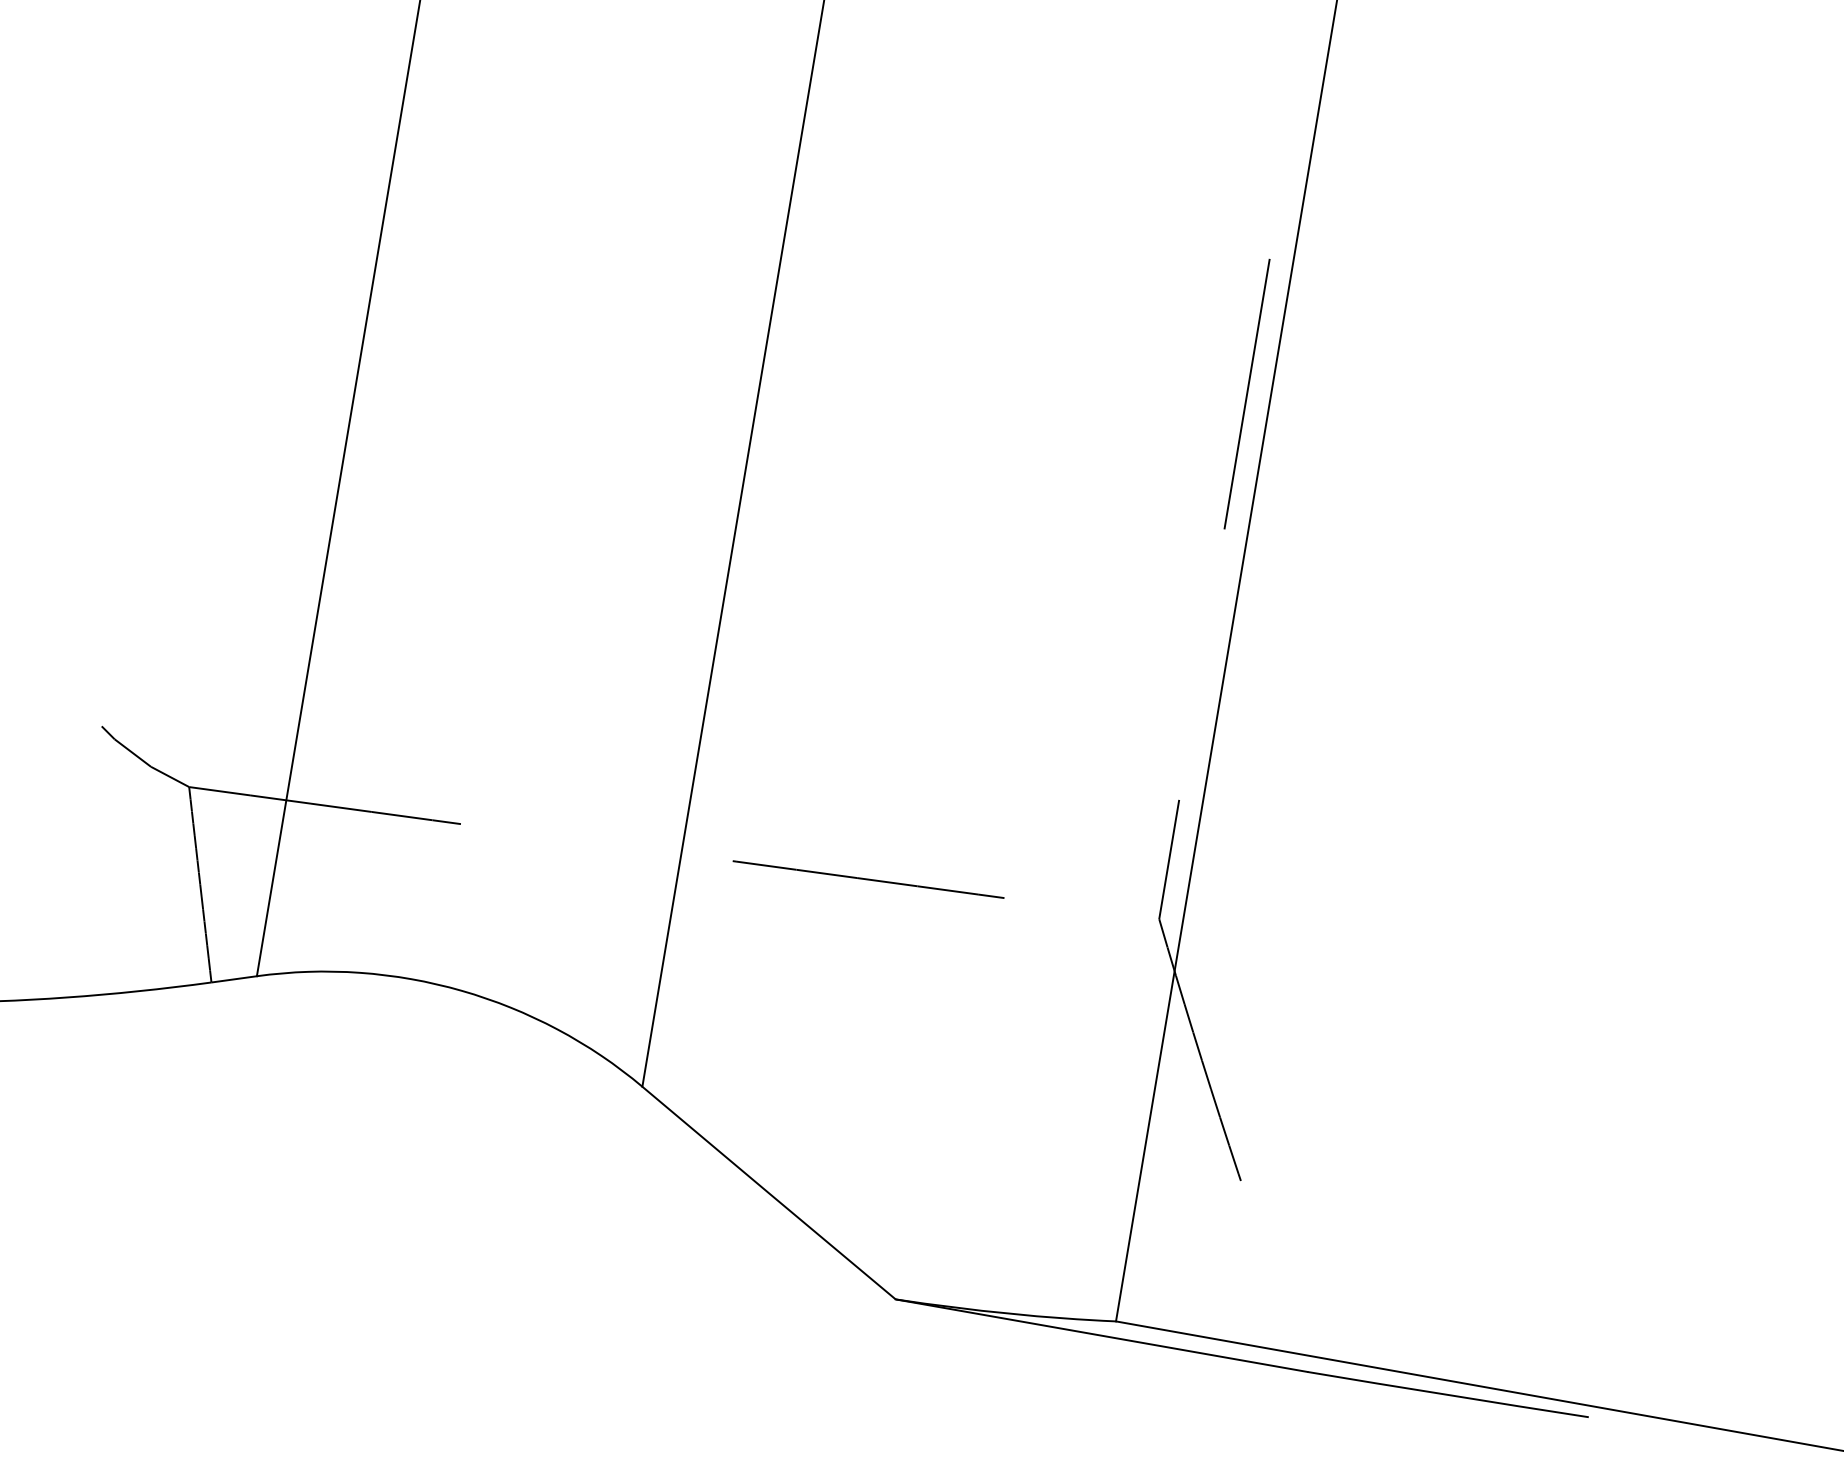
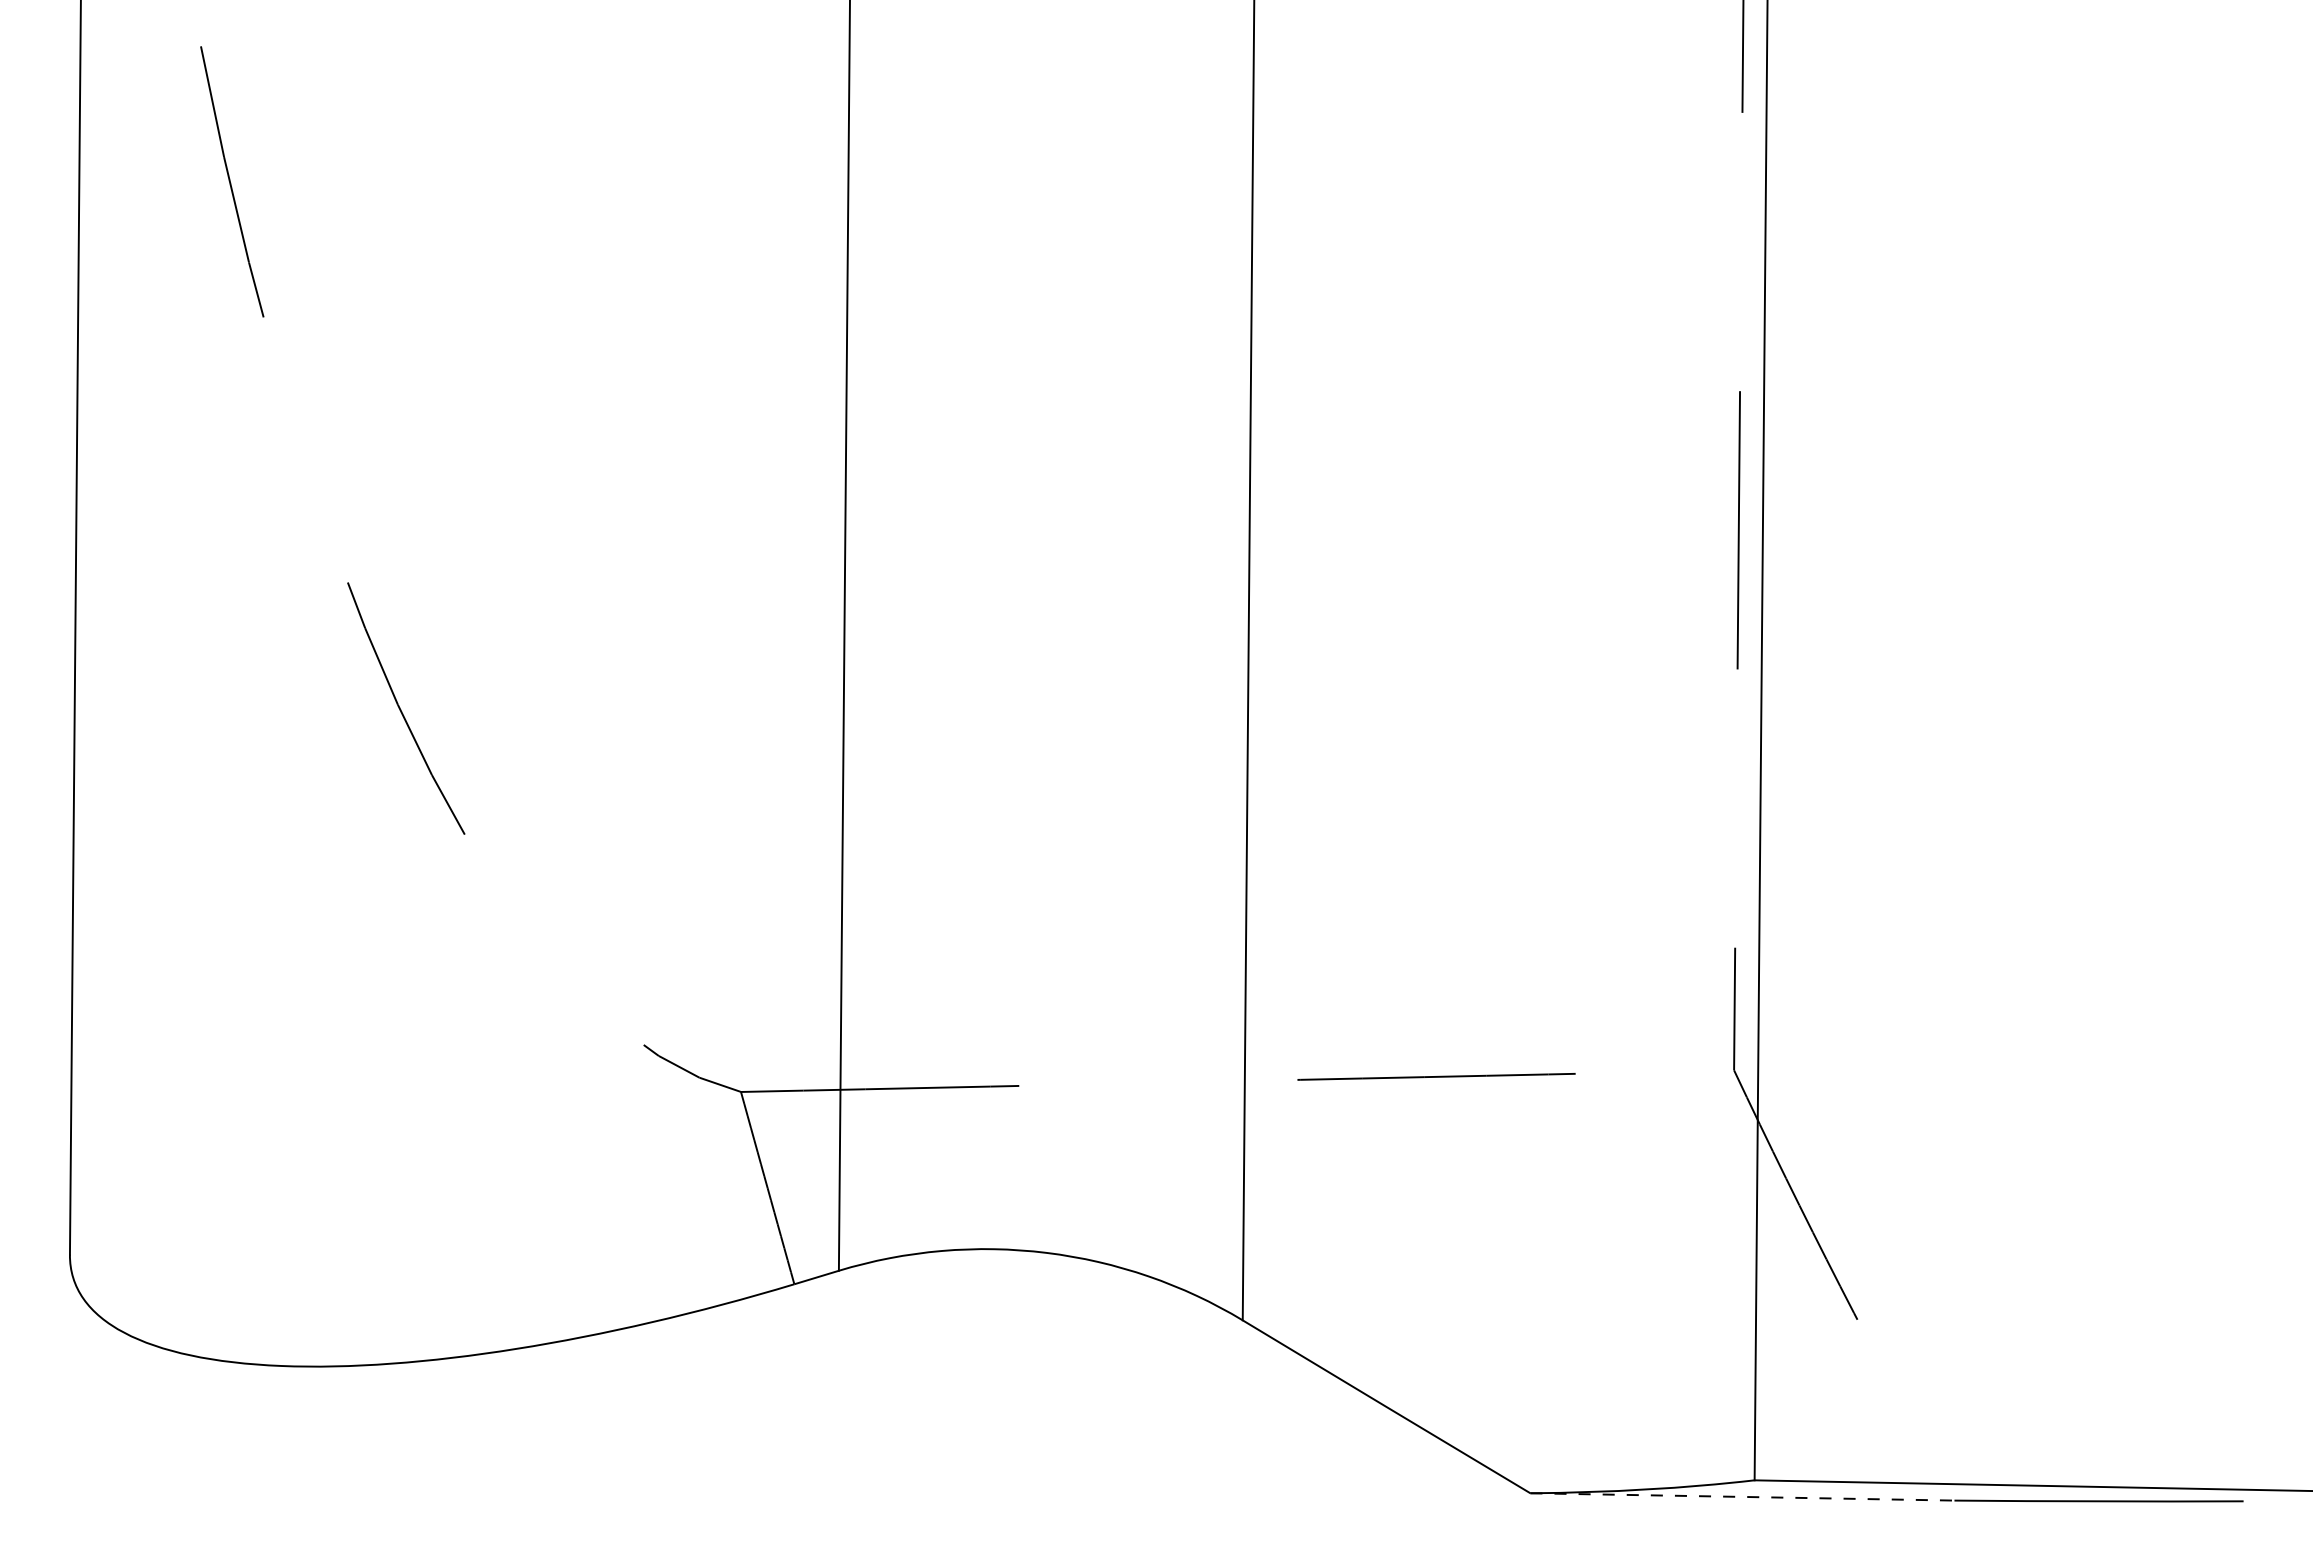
line: (1101, 1335) -> (1742, 1496), solid -> dashed

